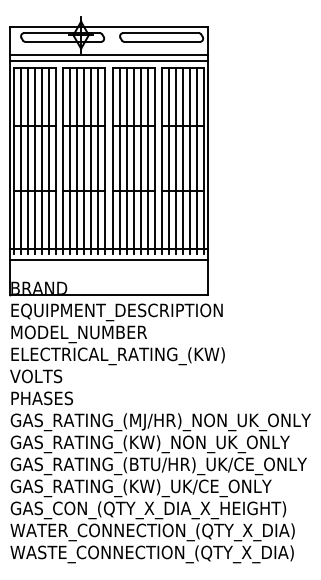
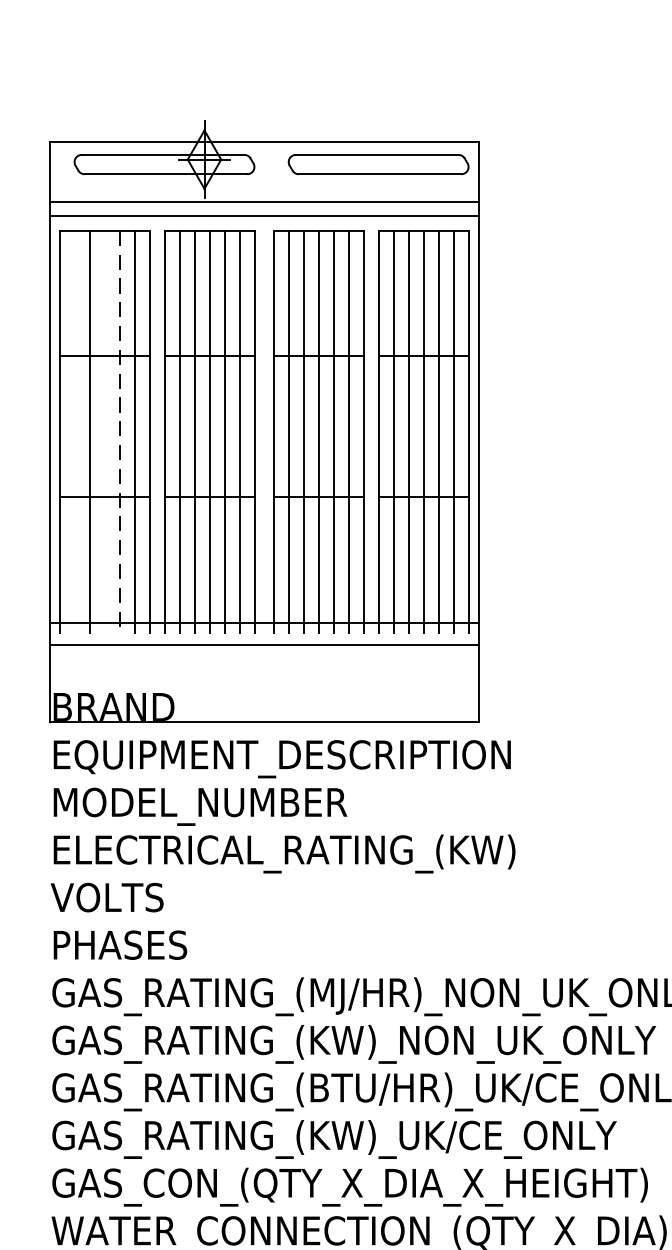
line: (21, 161) -> (75, 432), removed
line: (34, 161) -> (103, 432), removed
line: (41, 161) -> (118, 432), solid -> dashed

